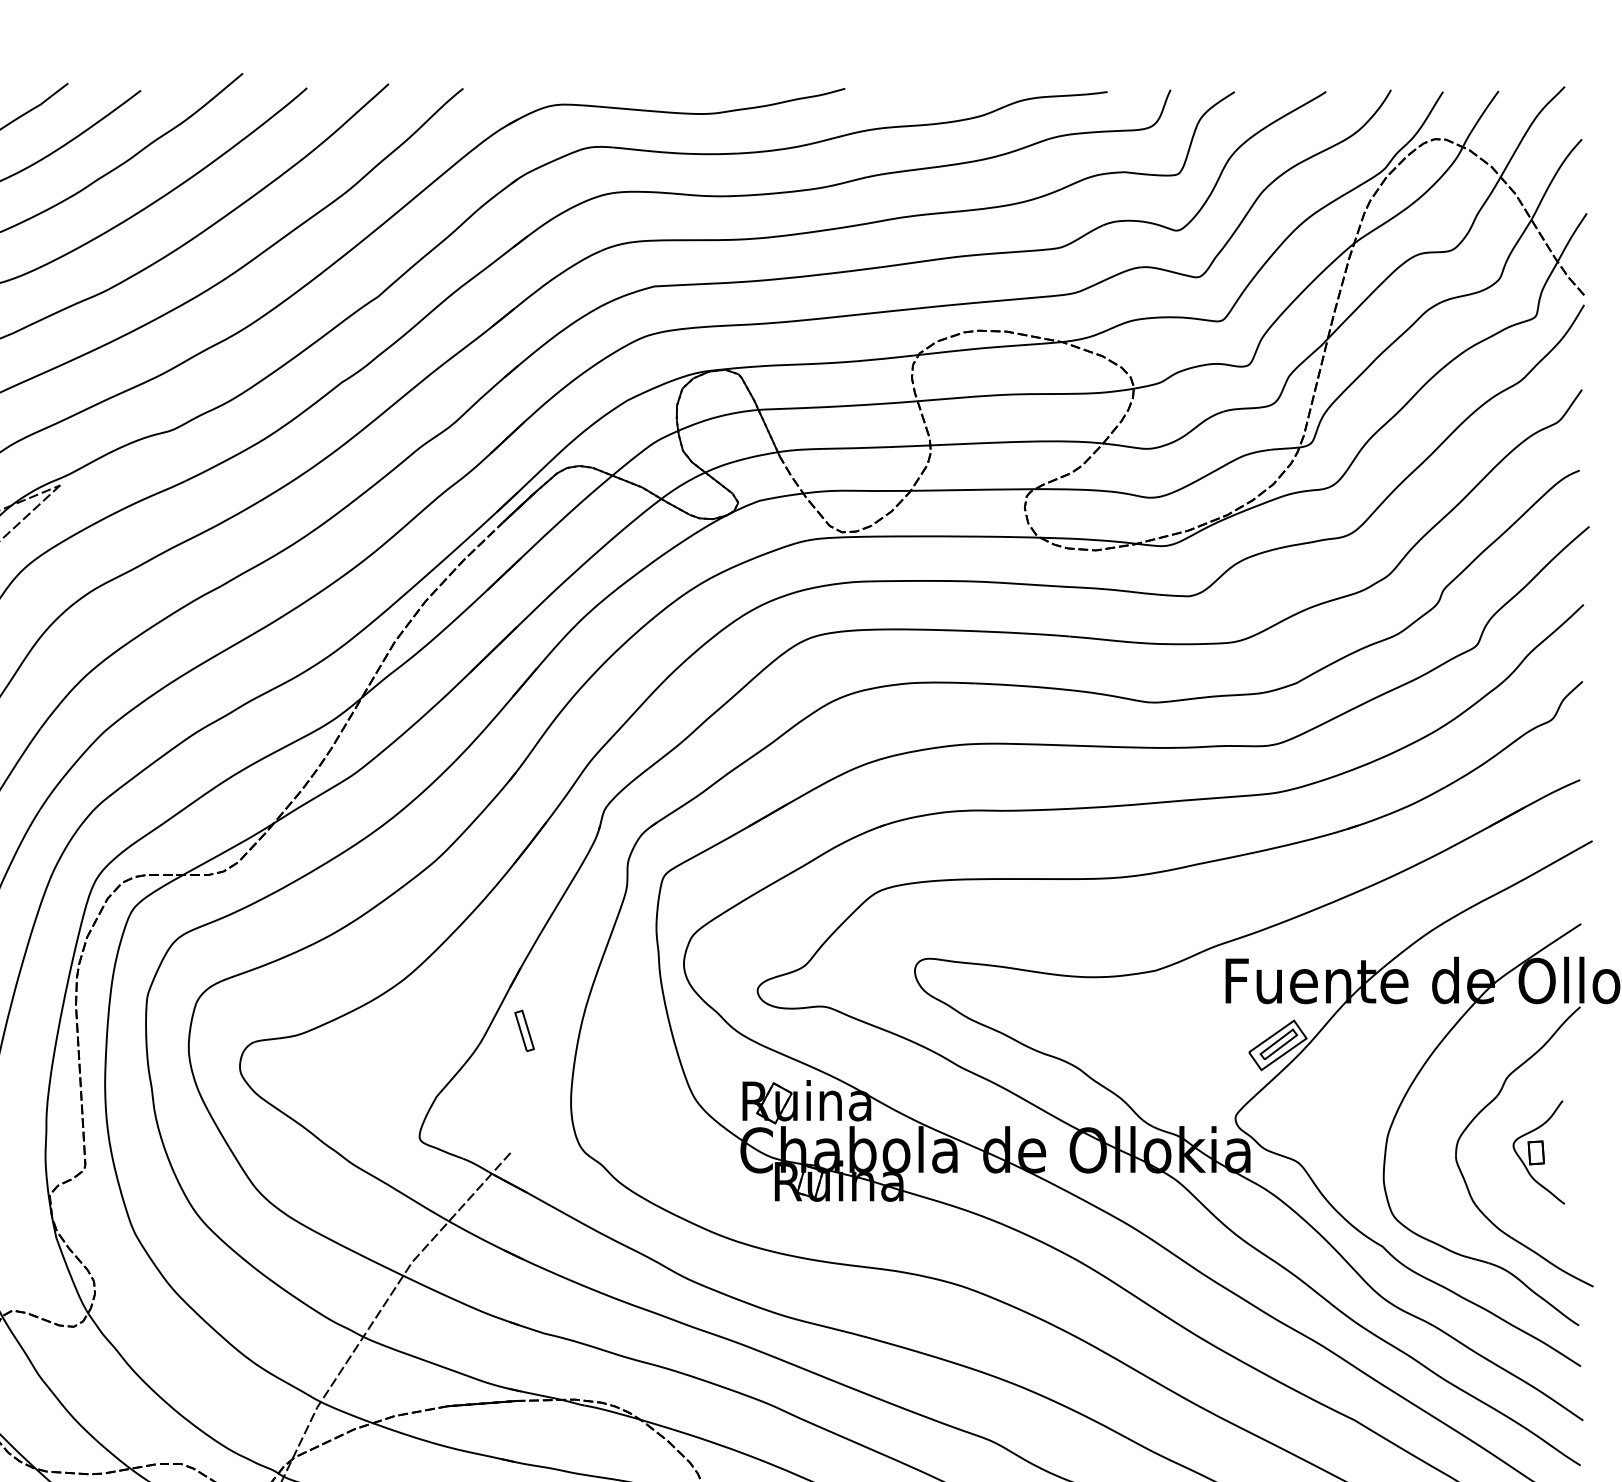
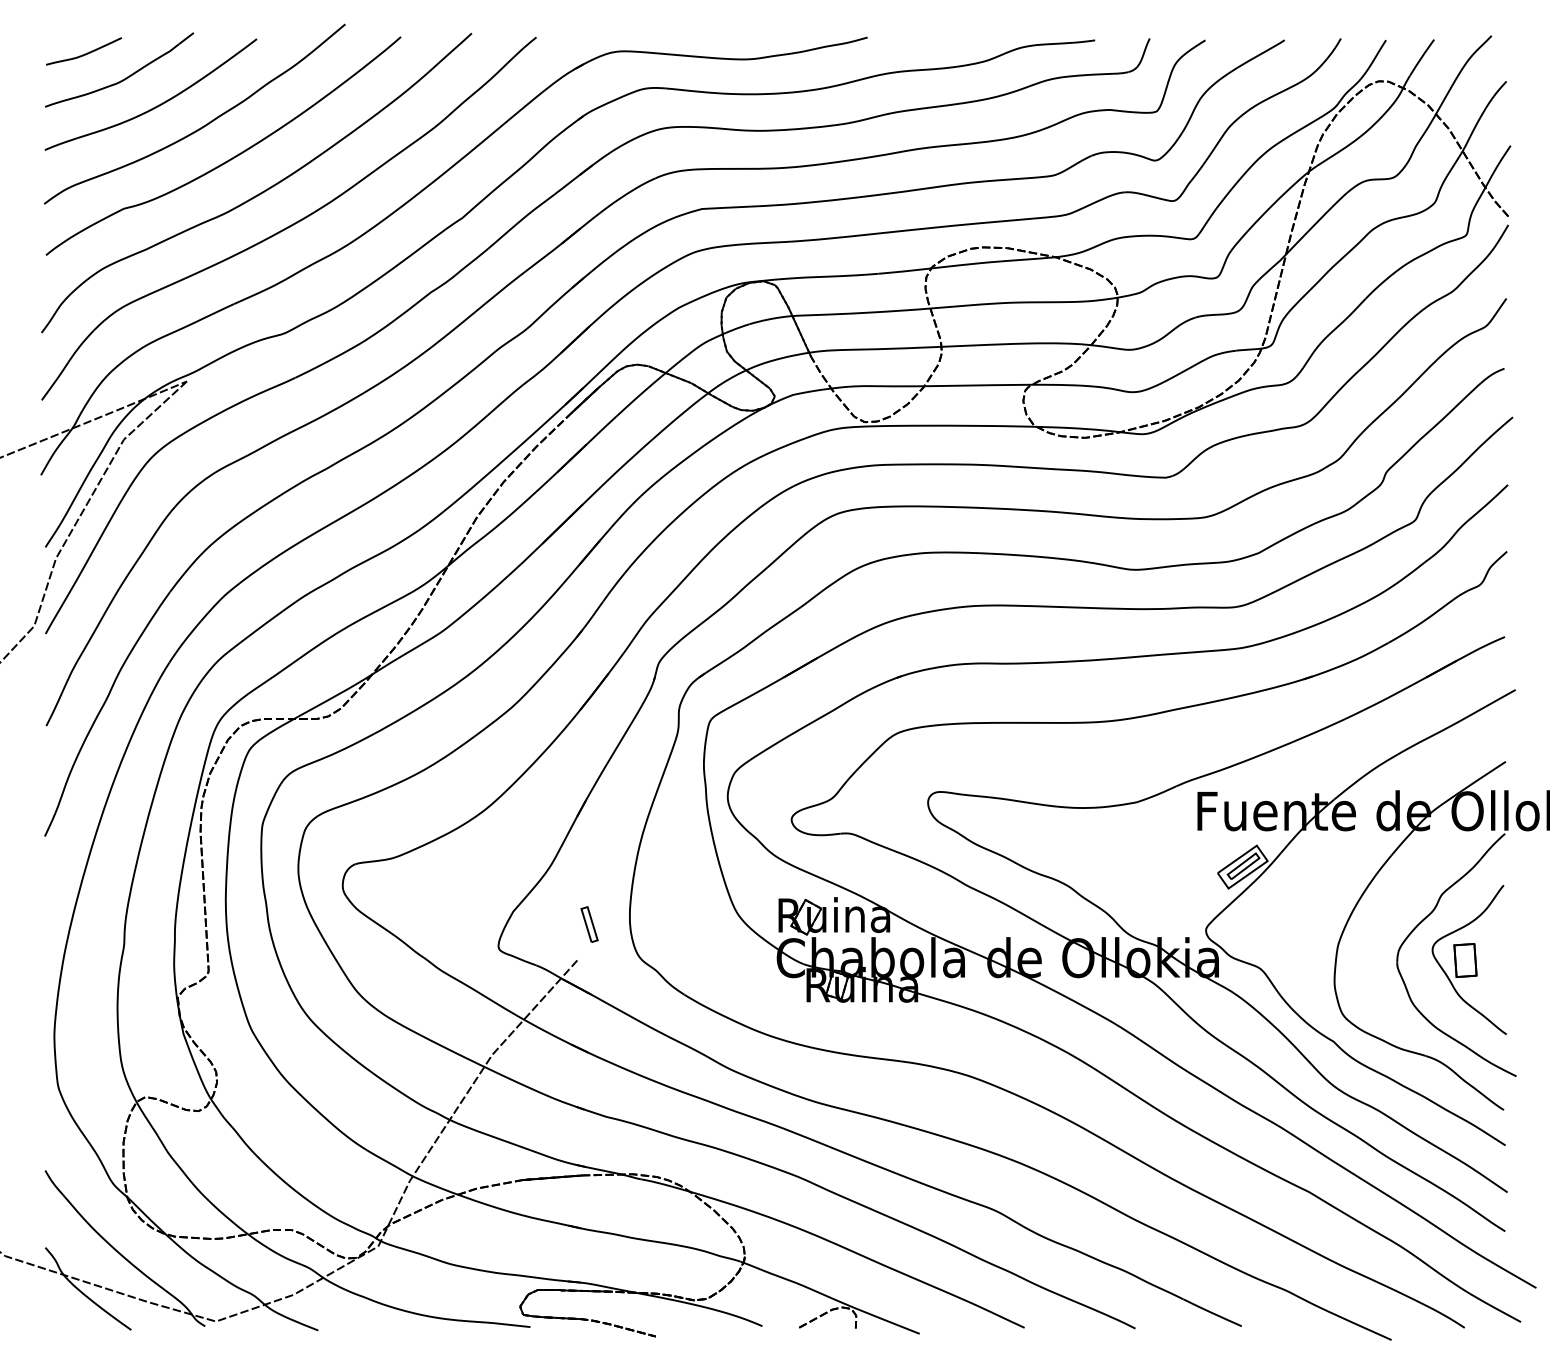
part: (524, 1030) -> (589, 924), moved
part: (1538, 1151) -> (1468, 959), size x1.67

